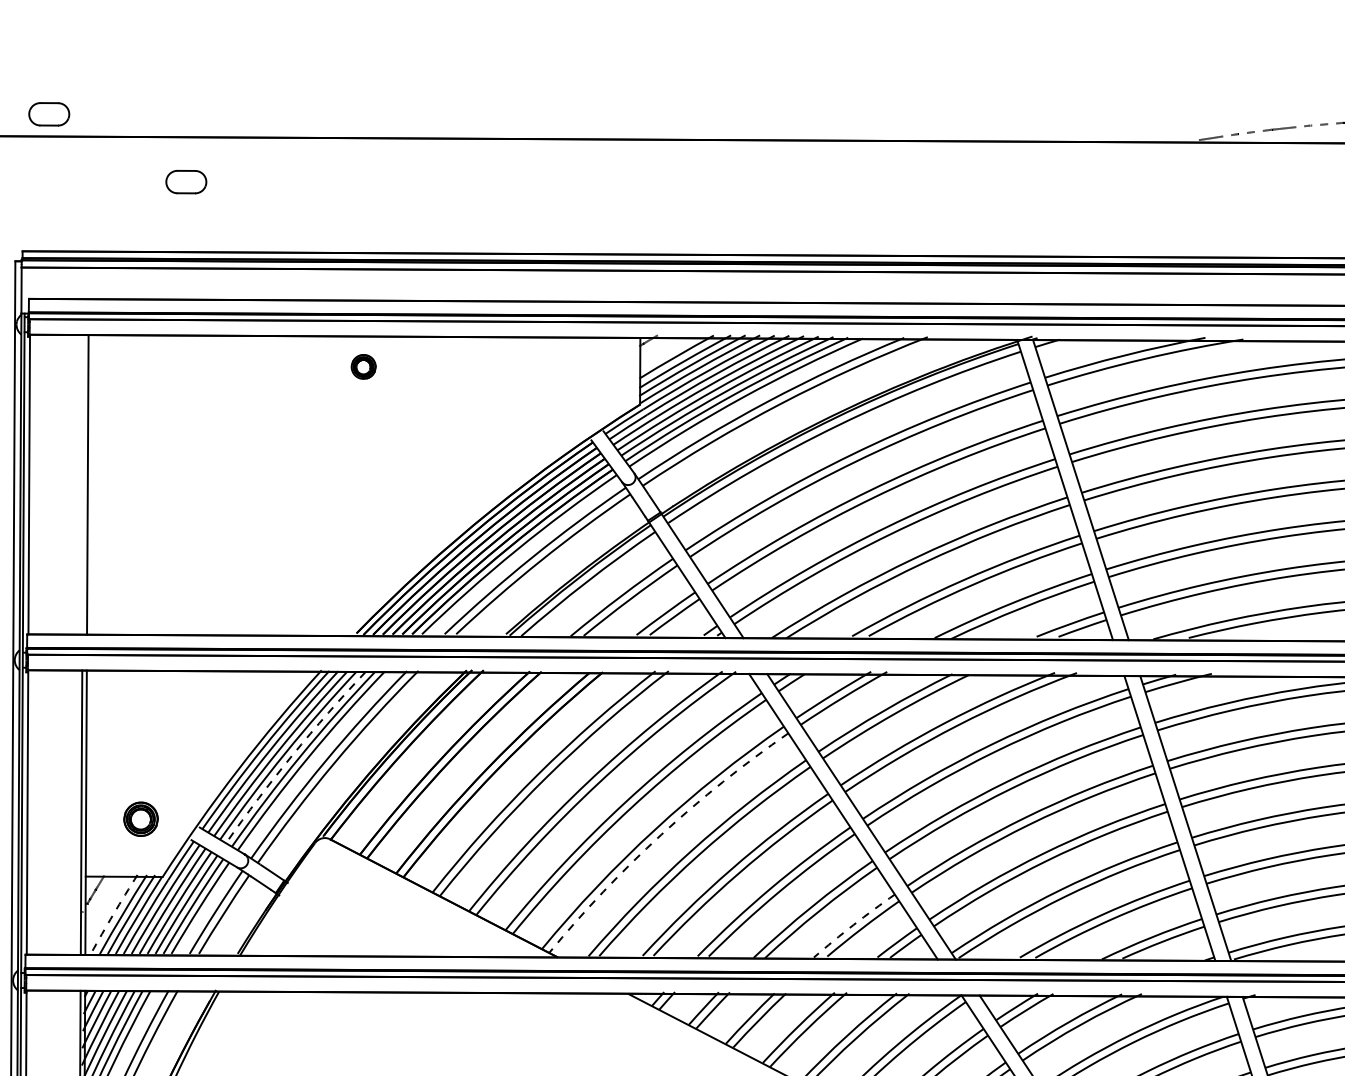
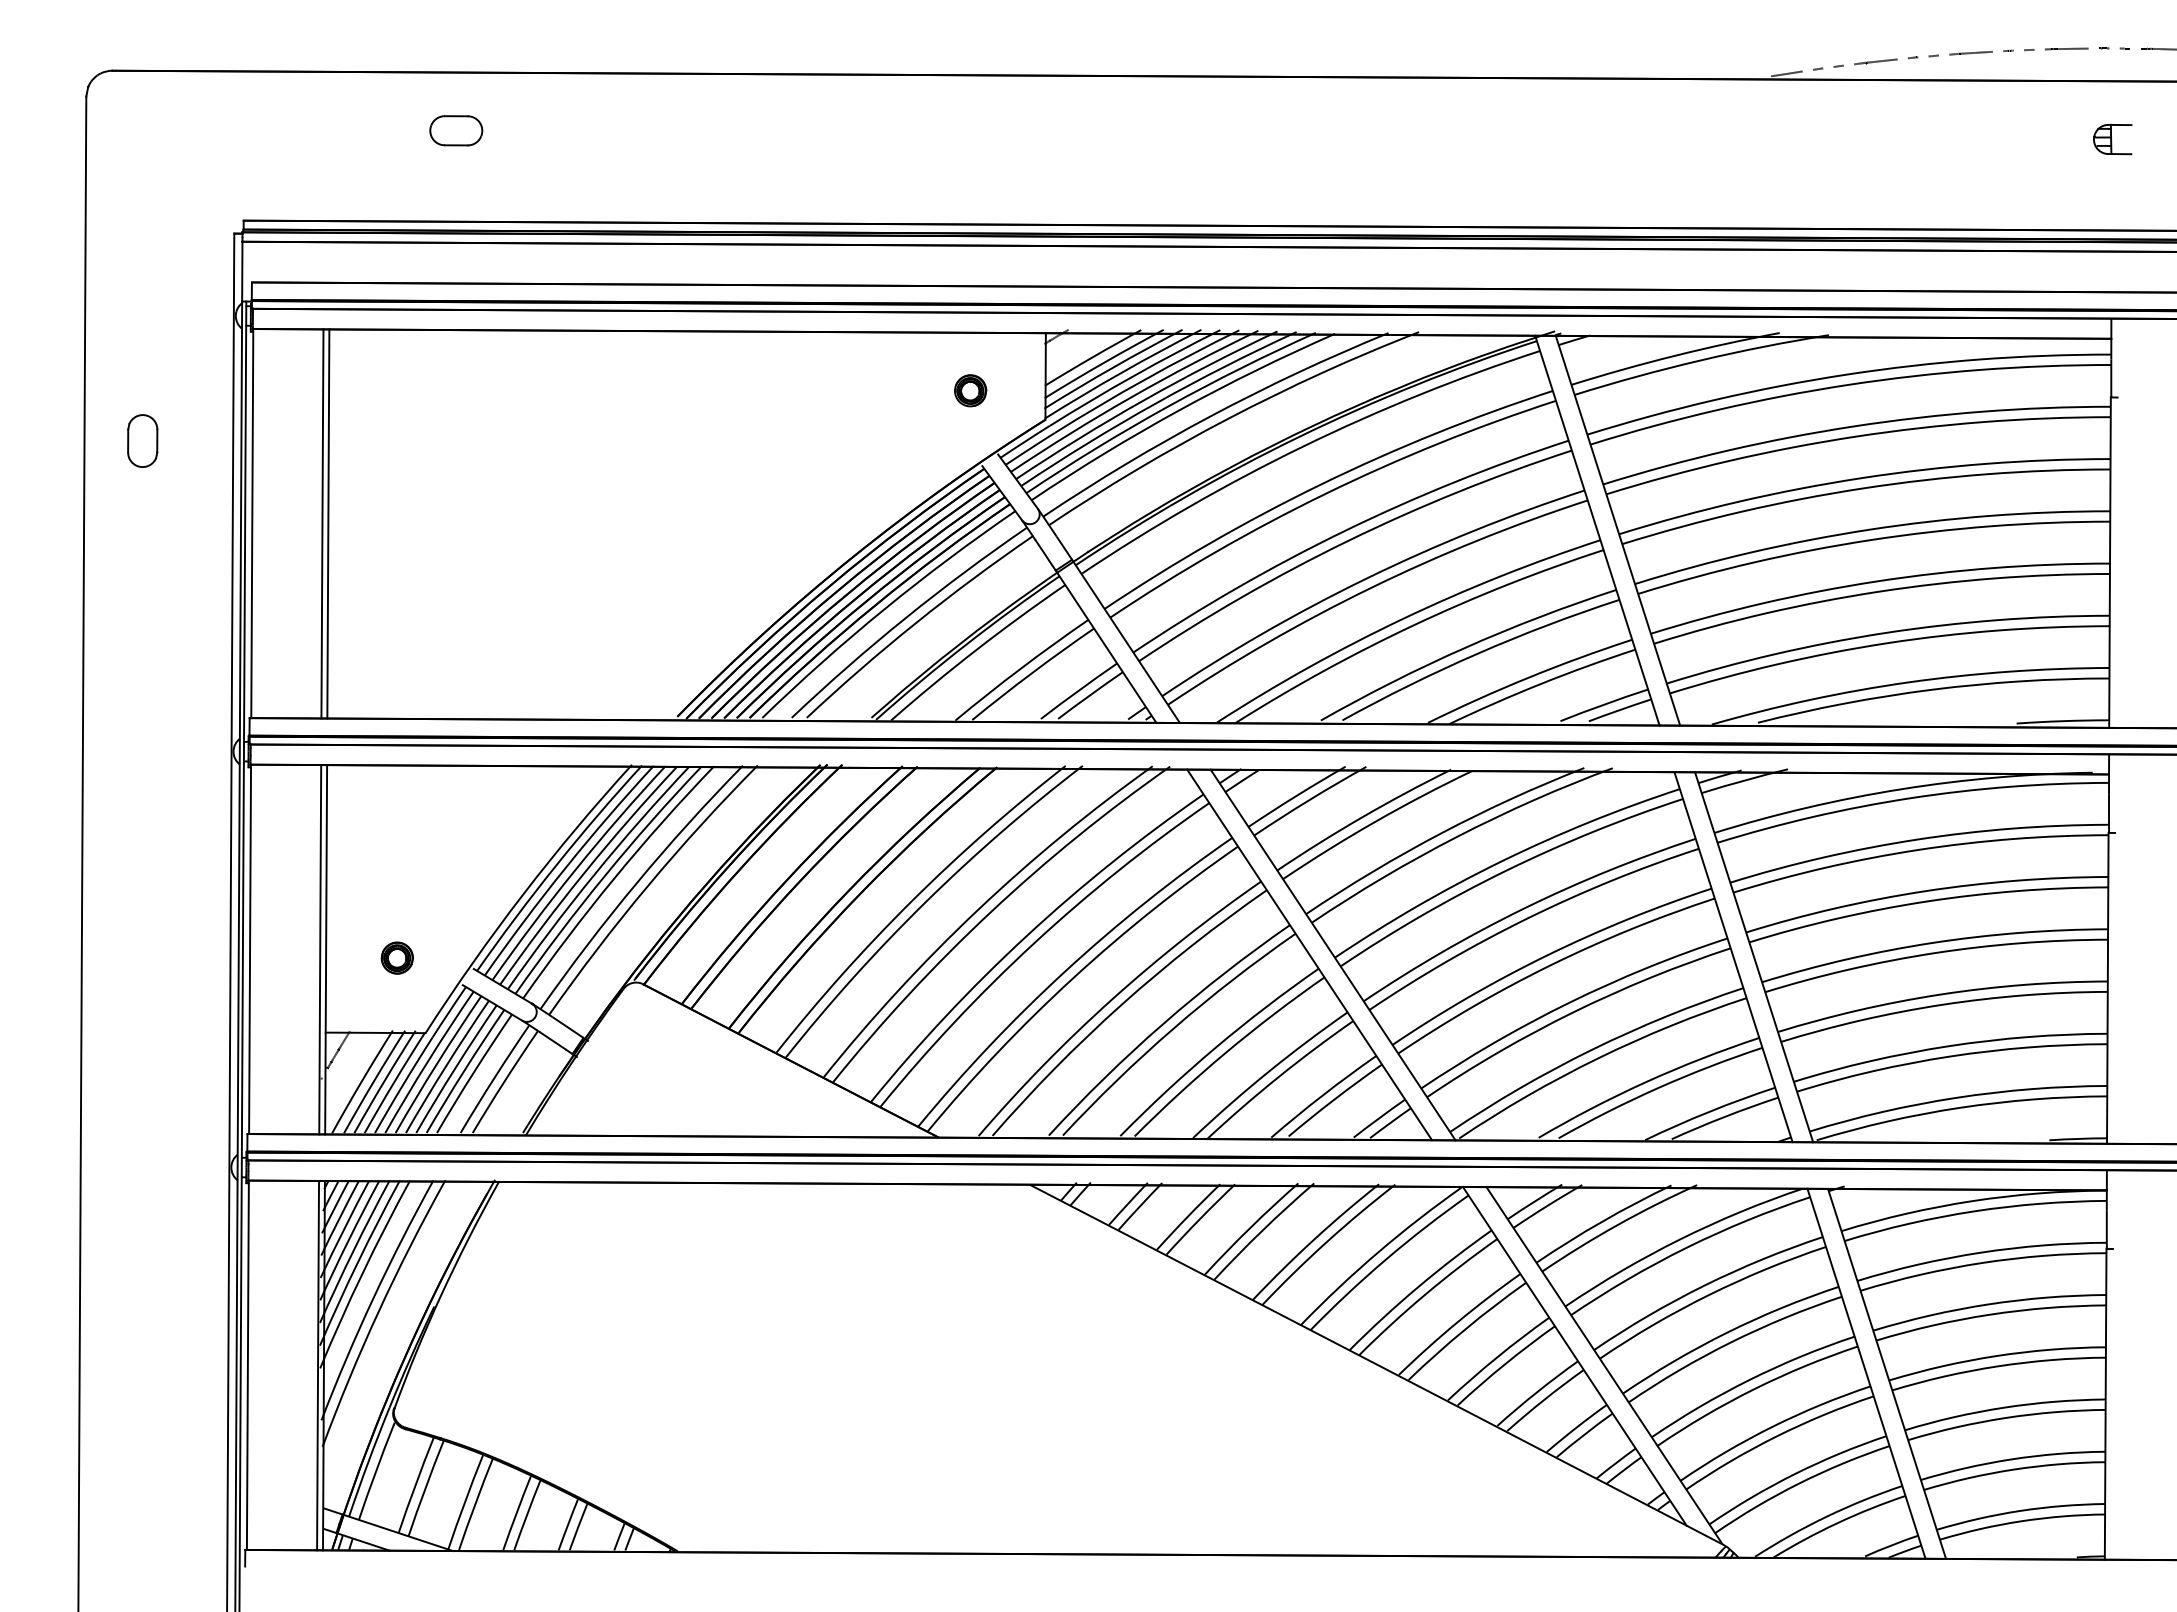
part: (49, 114) -> (278, 42), removed
part: (363, 366) -> (970, 390), moved
line: (83, 484) -> (322, 523), added
arc: (292, 754) -> (594, 874), dashed -> solid
part: (140, 818) -> (396, 957), size x0.71
arc: (661, 834) -> (1073, 978), dashed -> solid
arc: (113, 914) -> (361, 1081), dashed -> solid
arc: (853, 925) -> (1322, 1095), dashed -> solid

